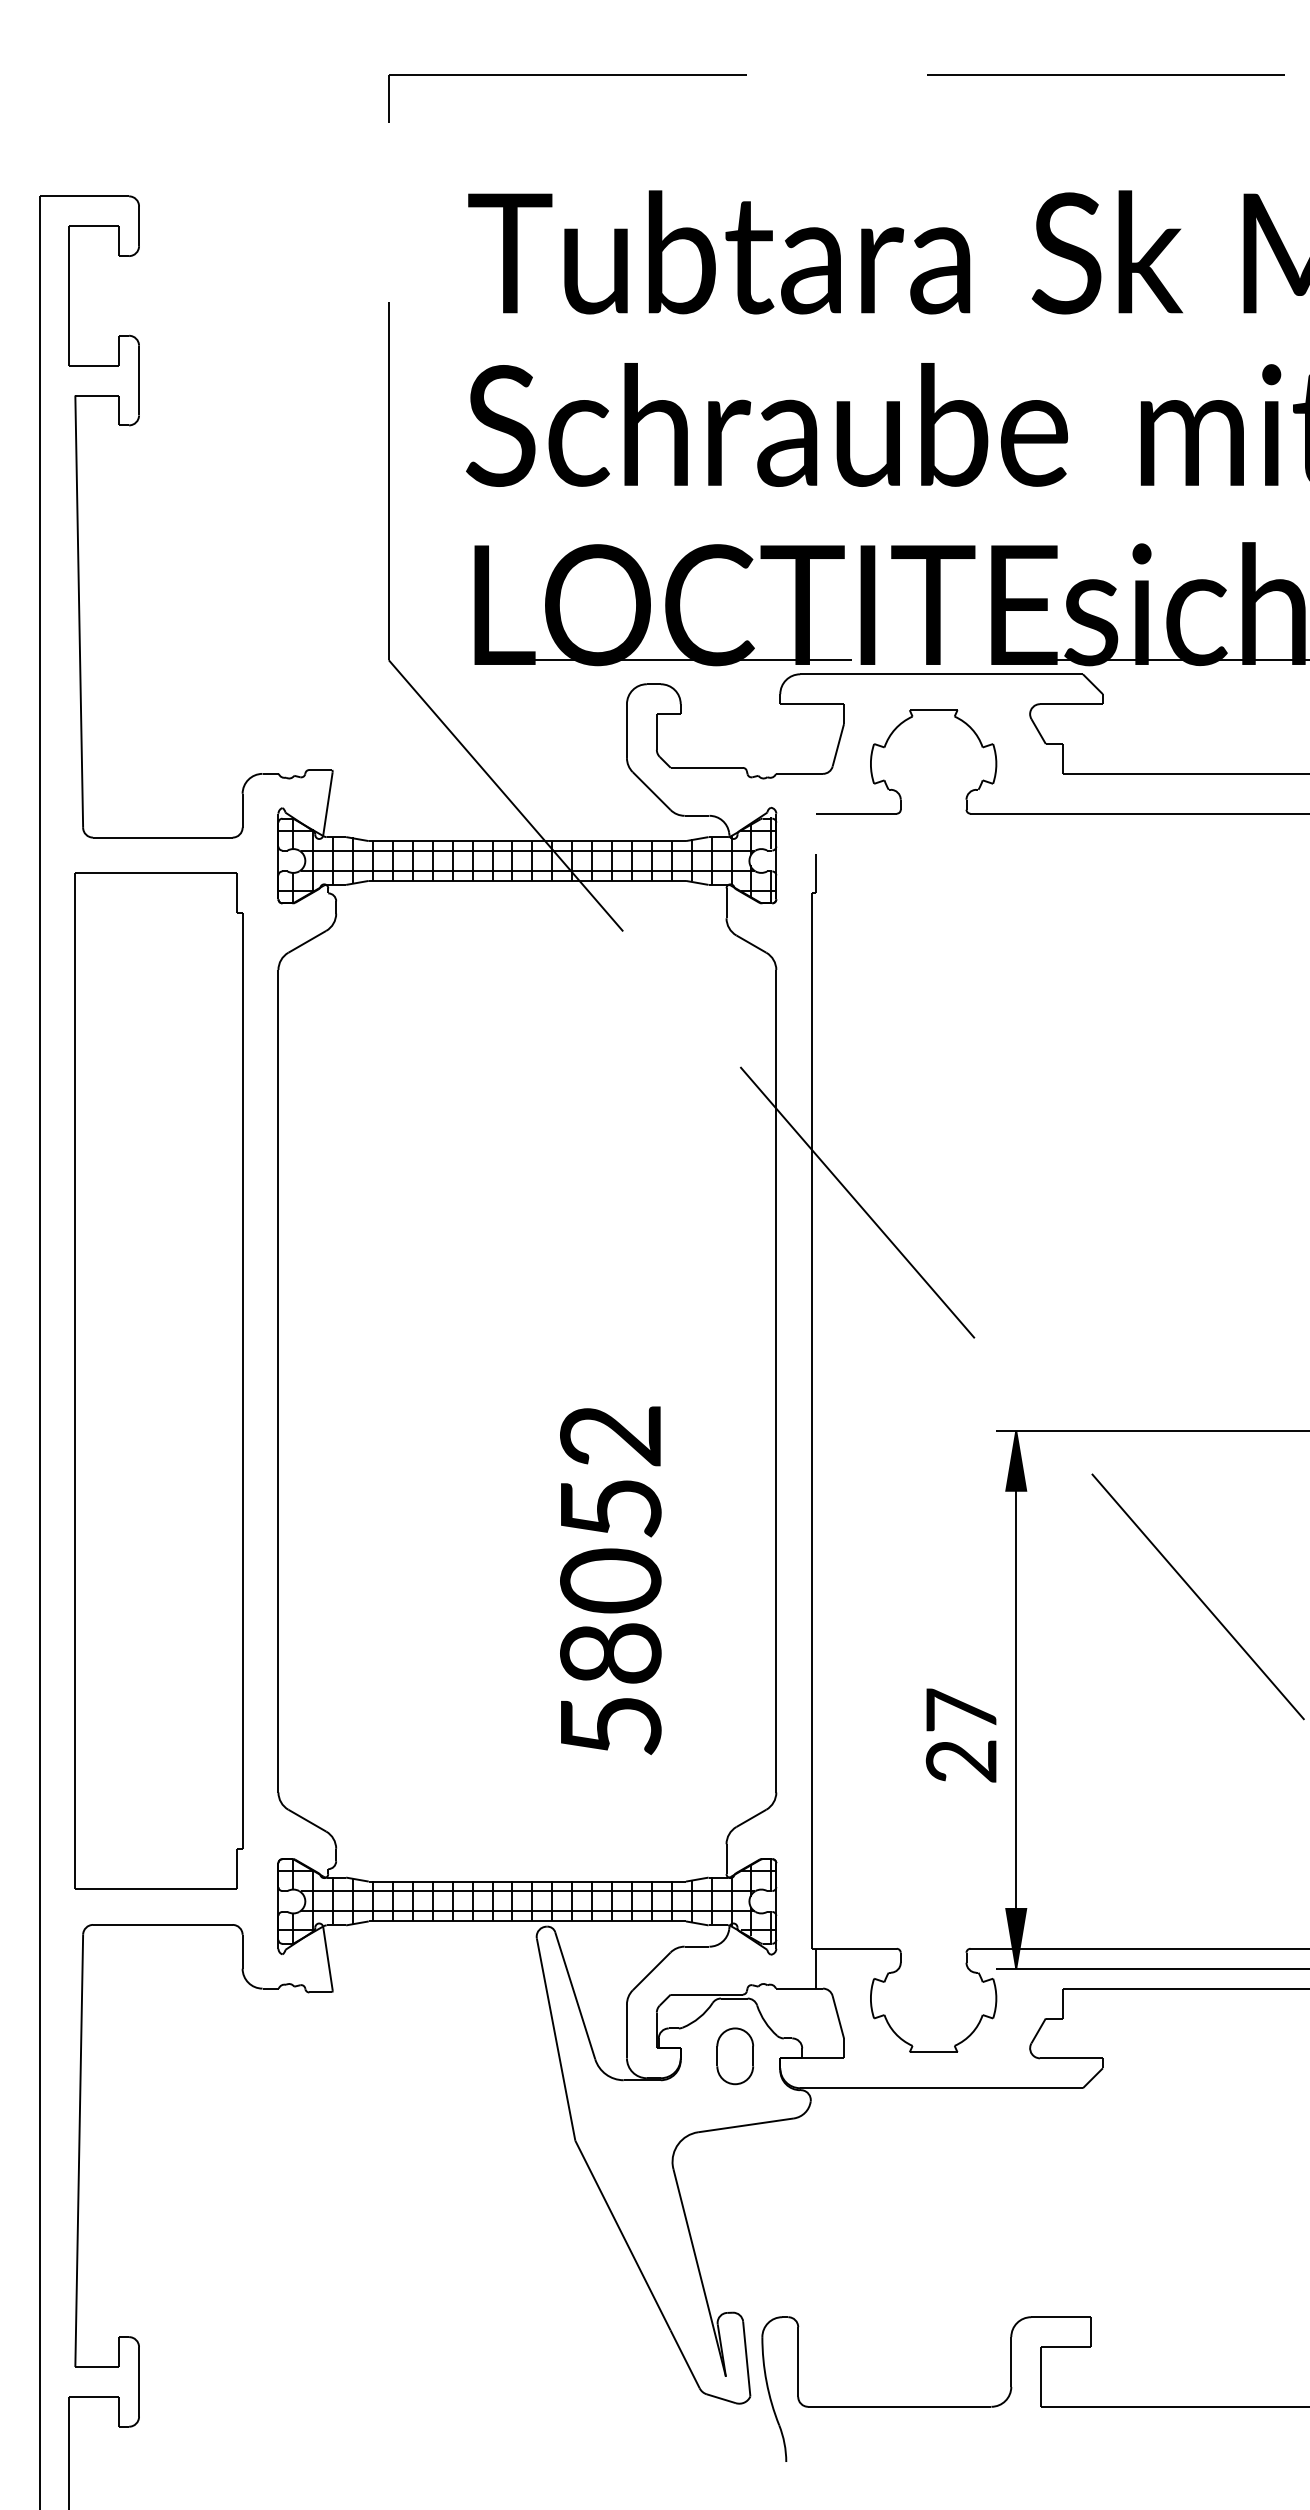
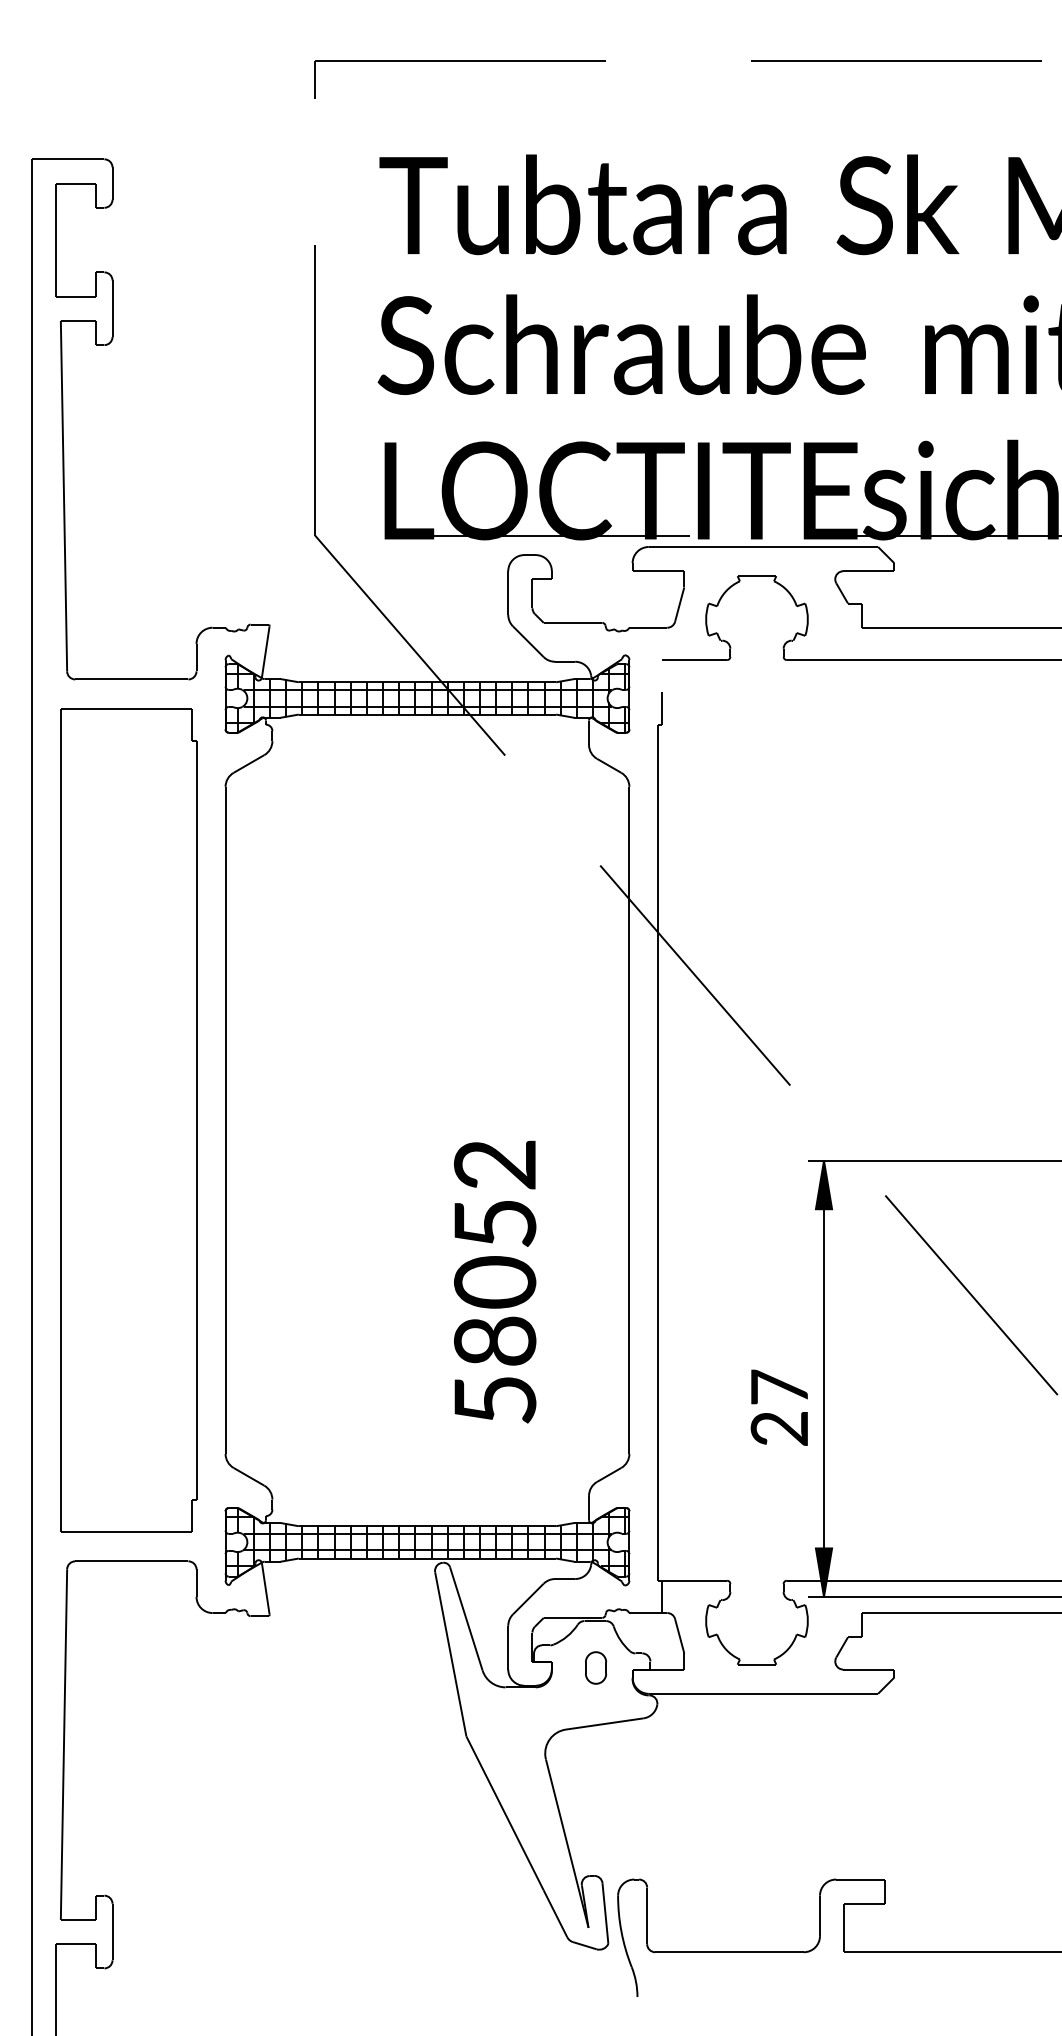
part: (734, 2056) -> (595, 1668), size x0.7

